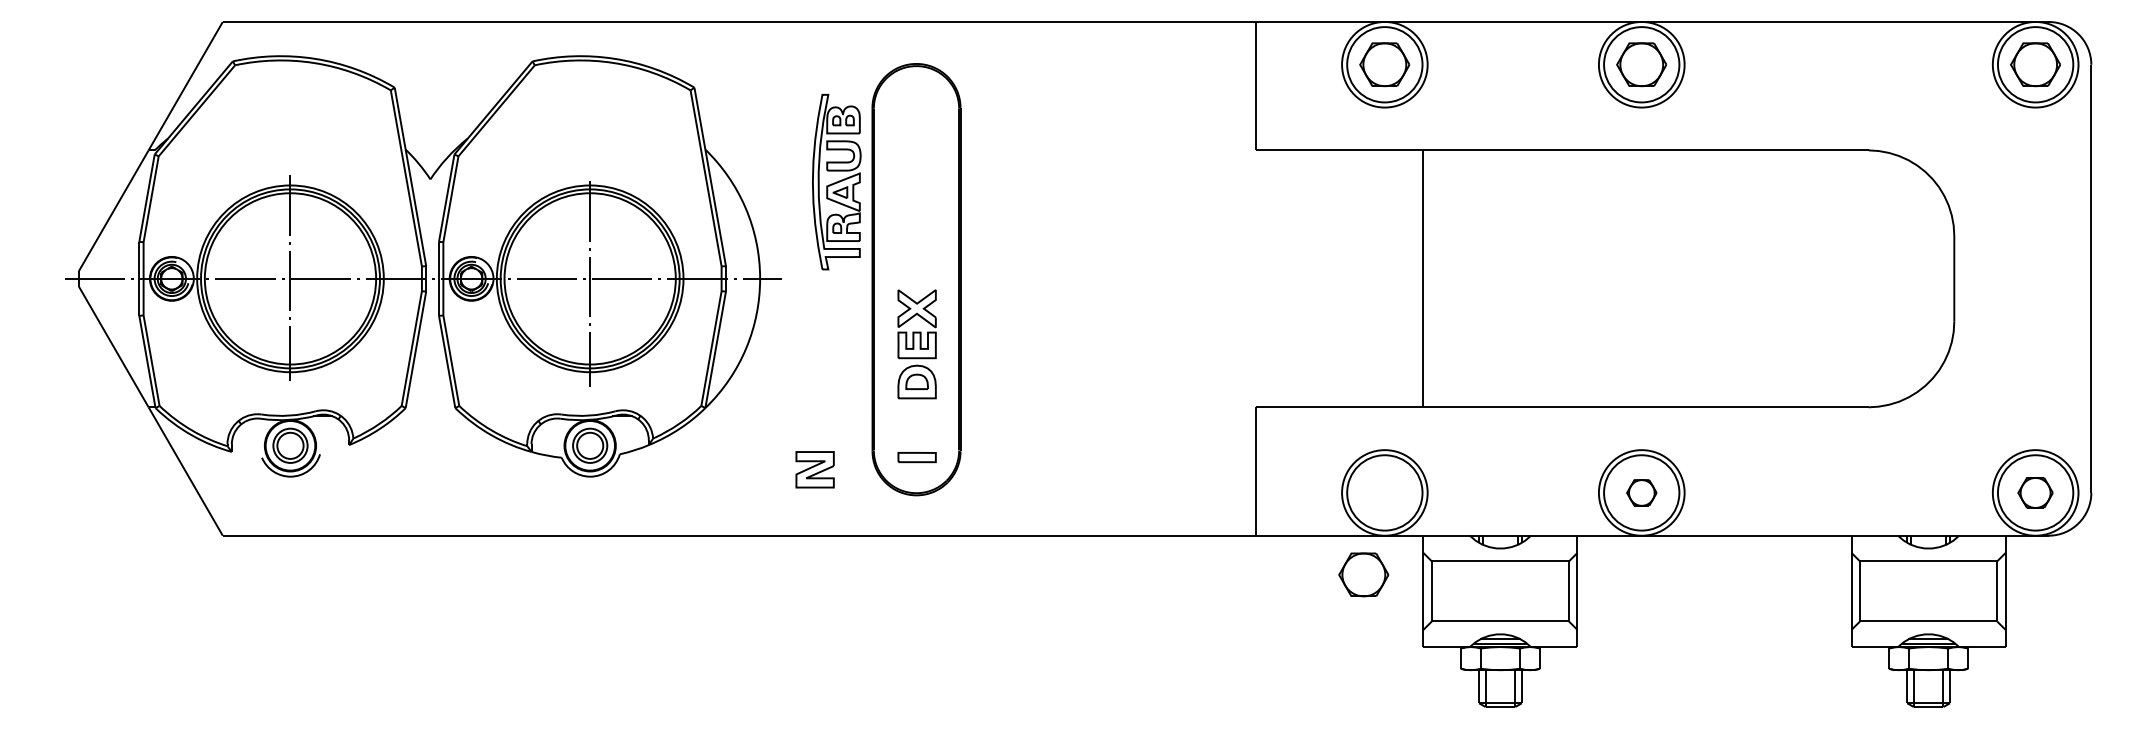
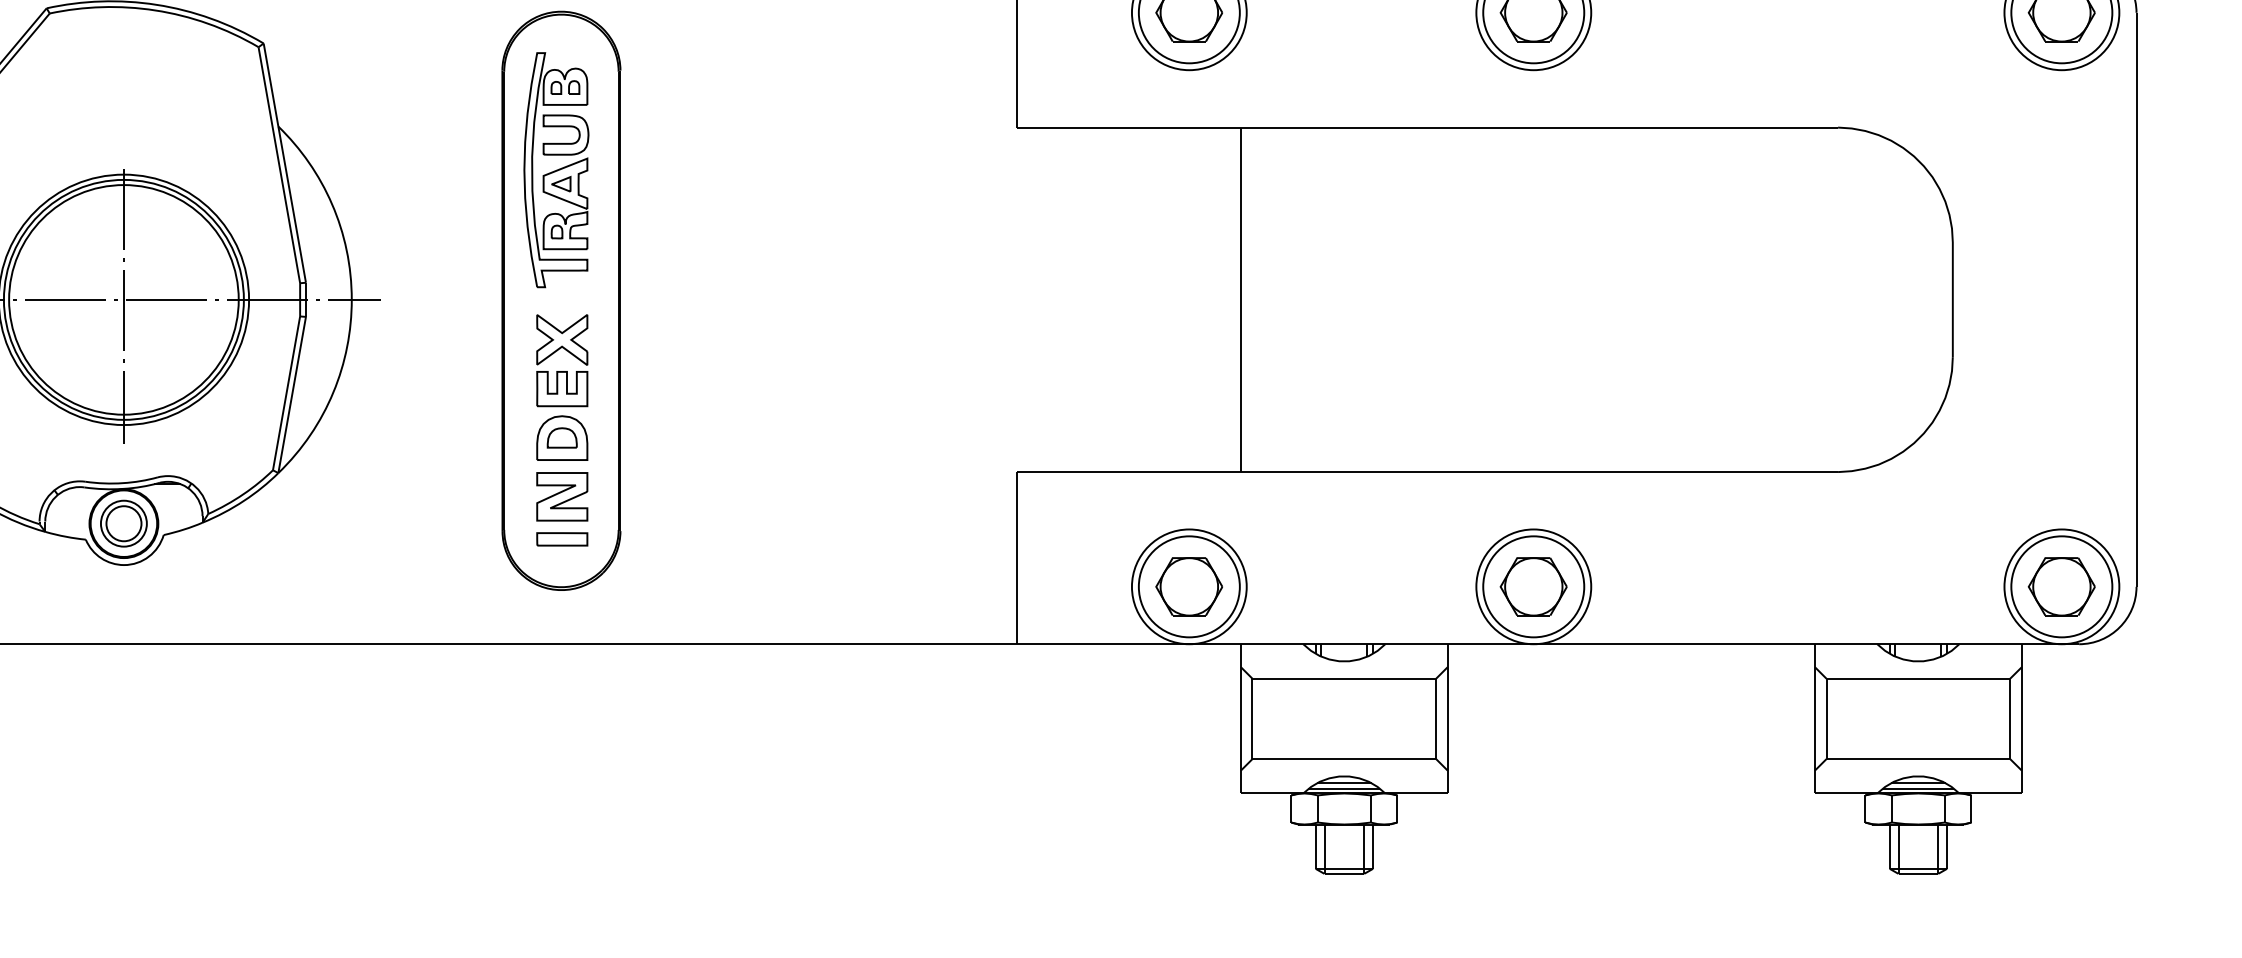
part: (836, 182) -> (556, 170), moved
part: (814, 469) -> (561, 496), moved
part: (1641, 492) -> (1533, 586), size x1.67
part: (2035, 492) -> (2061, 586), size x1.43
part: (1363, 574) -> (1188, 586), moved

